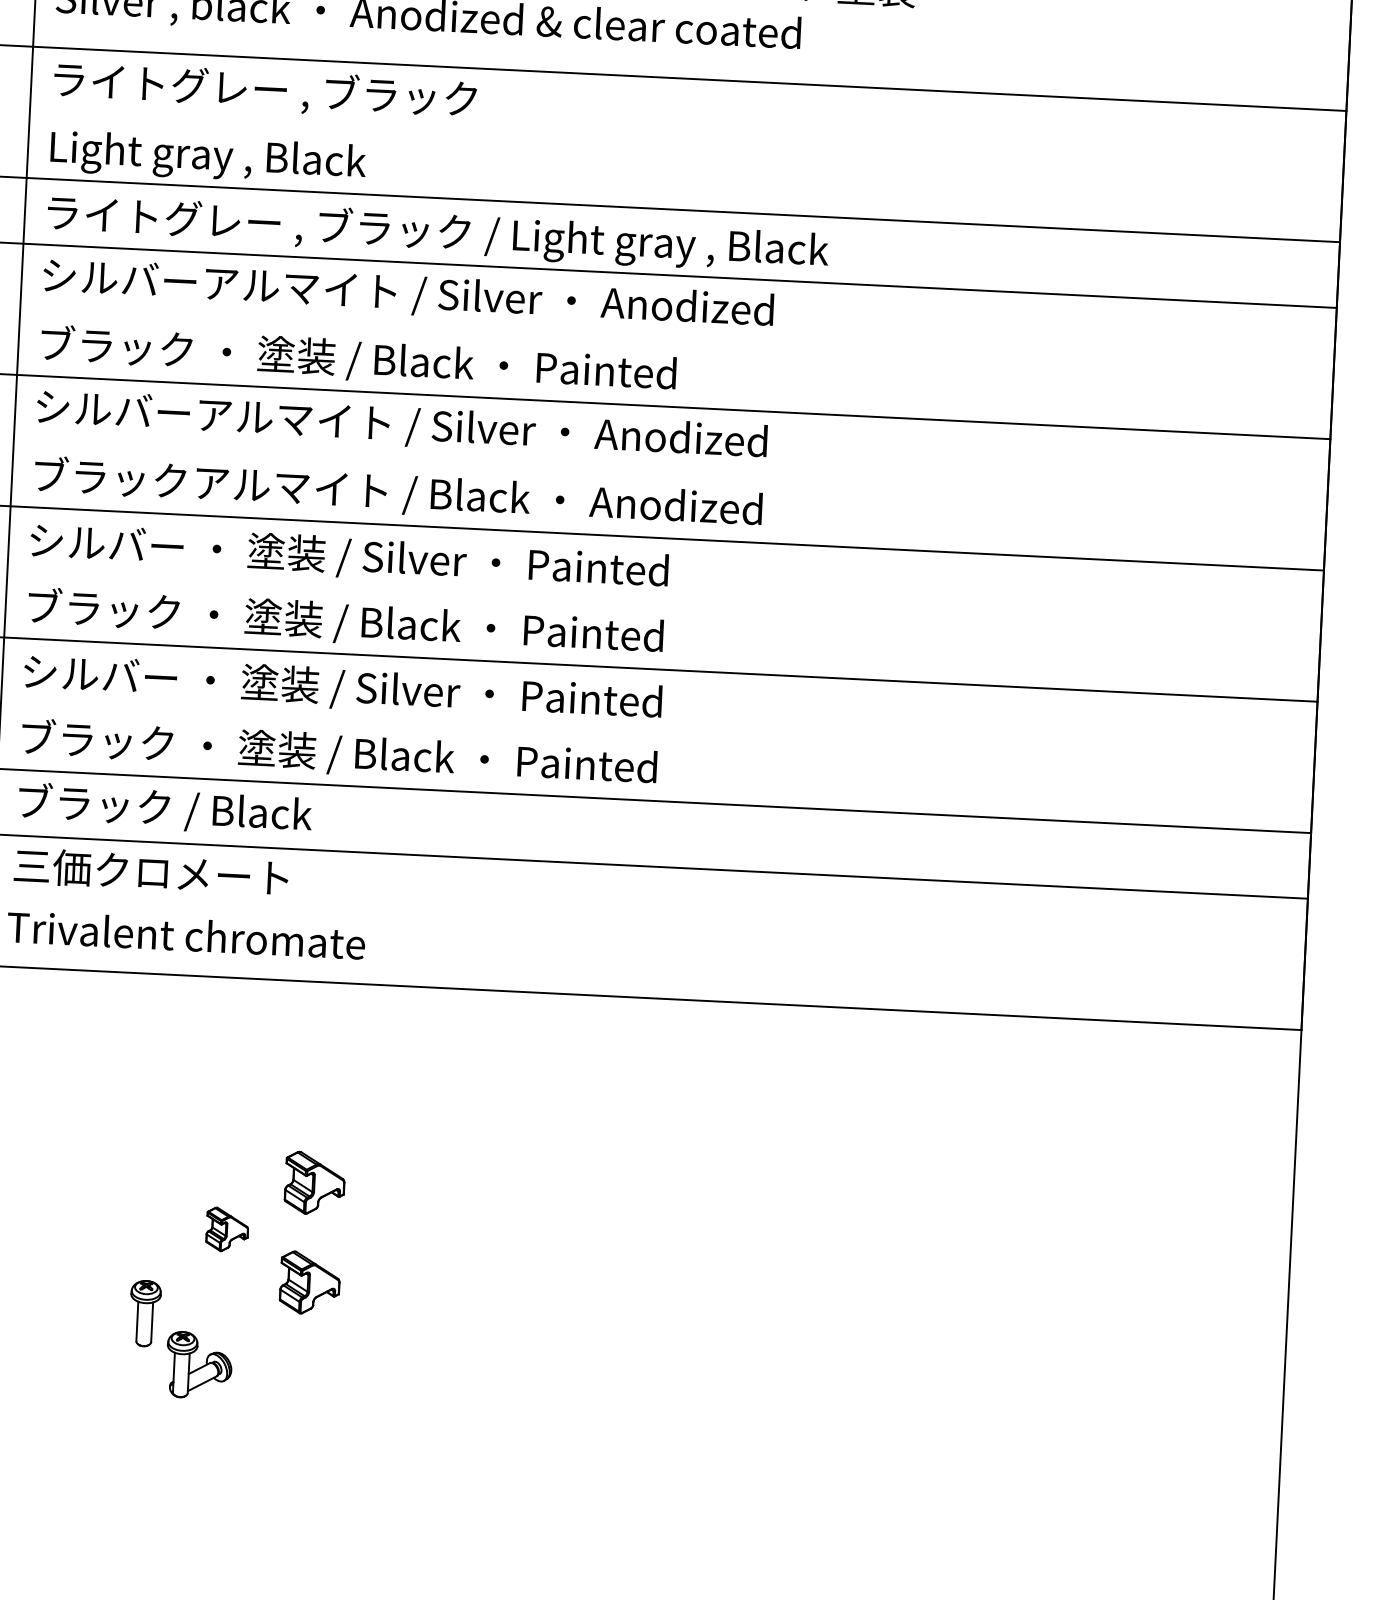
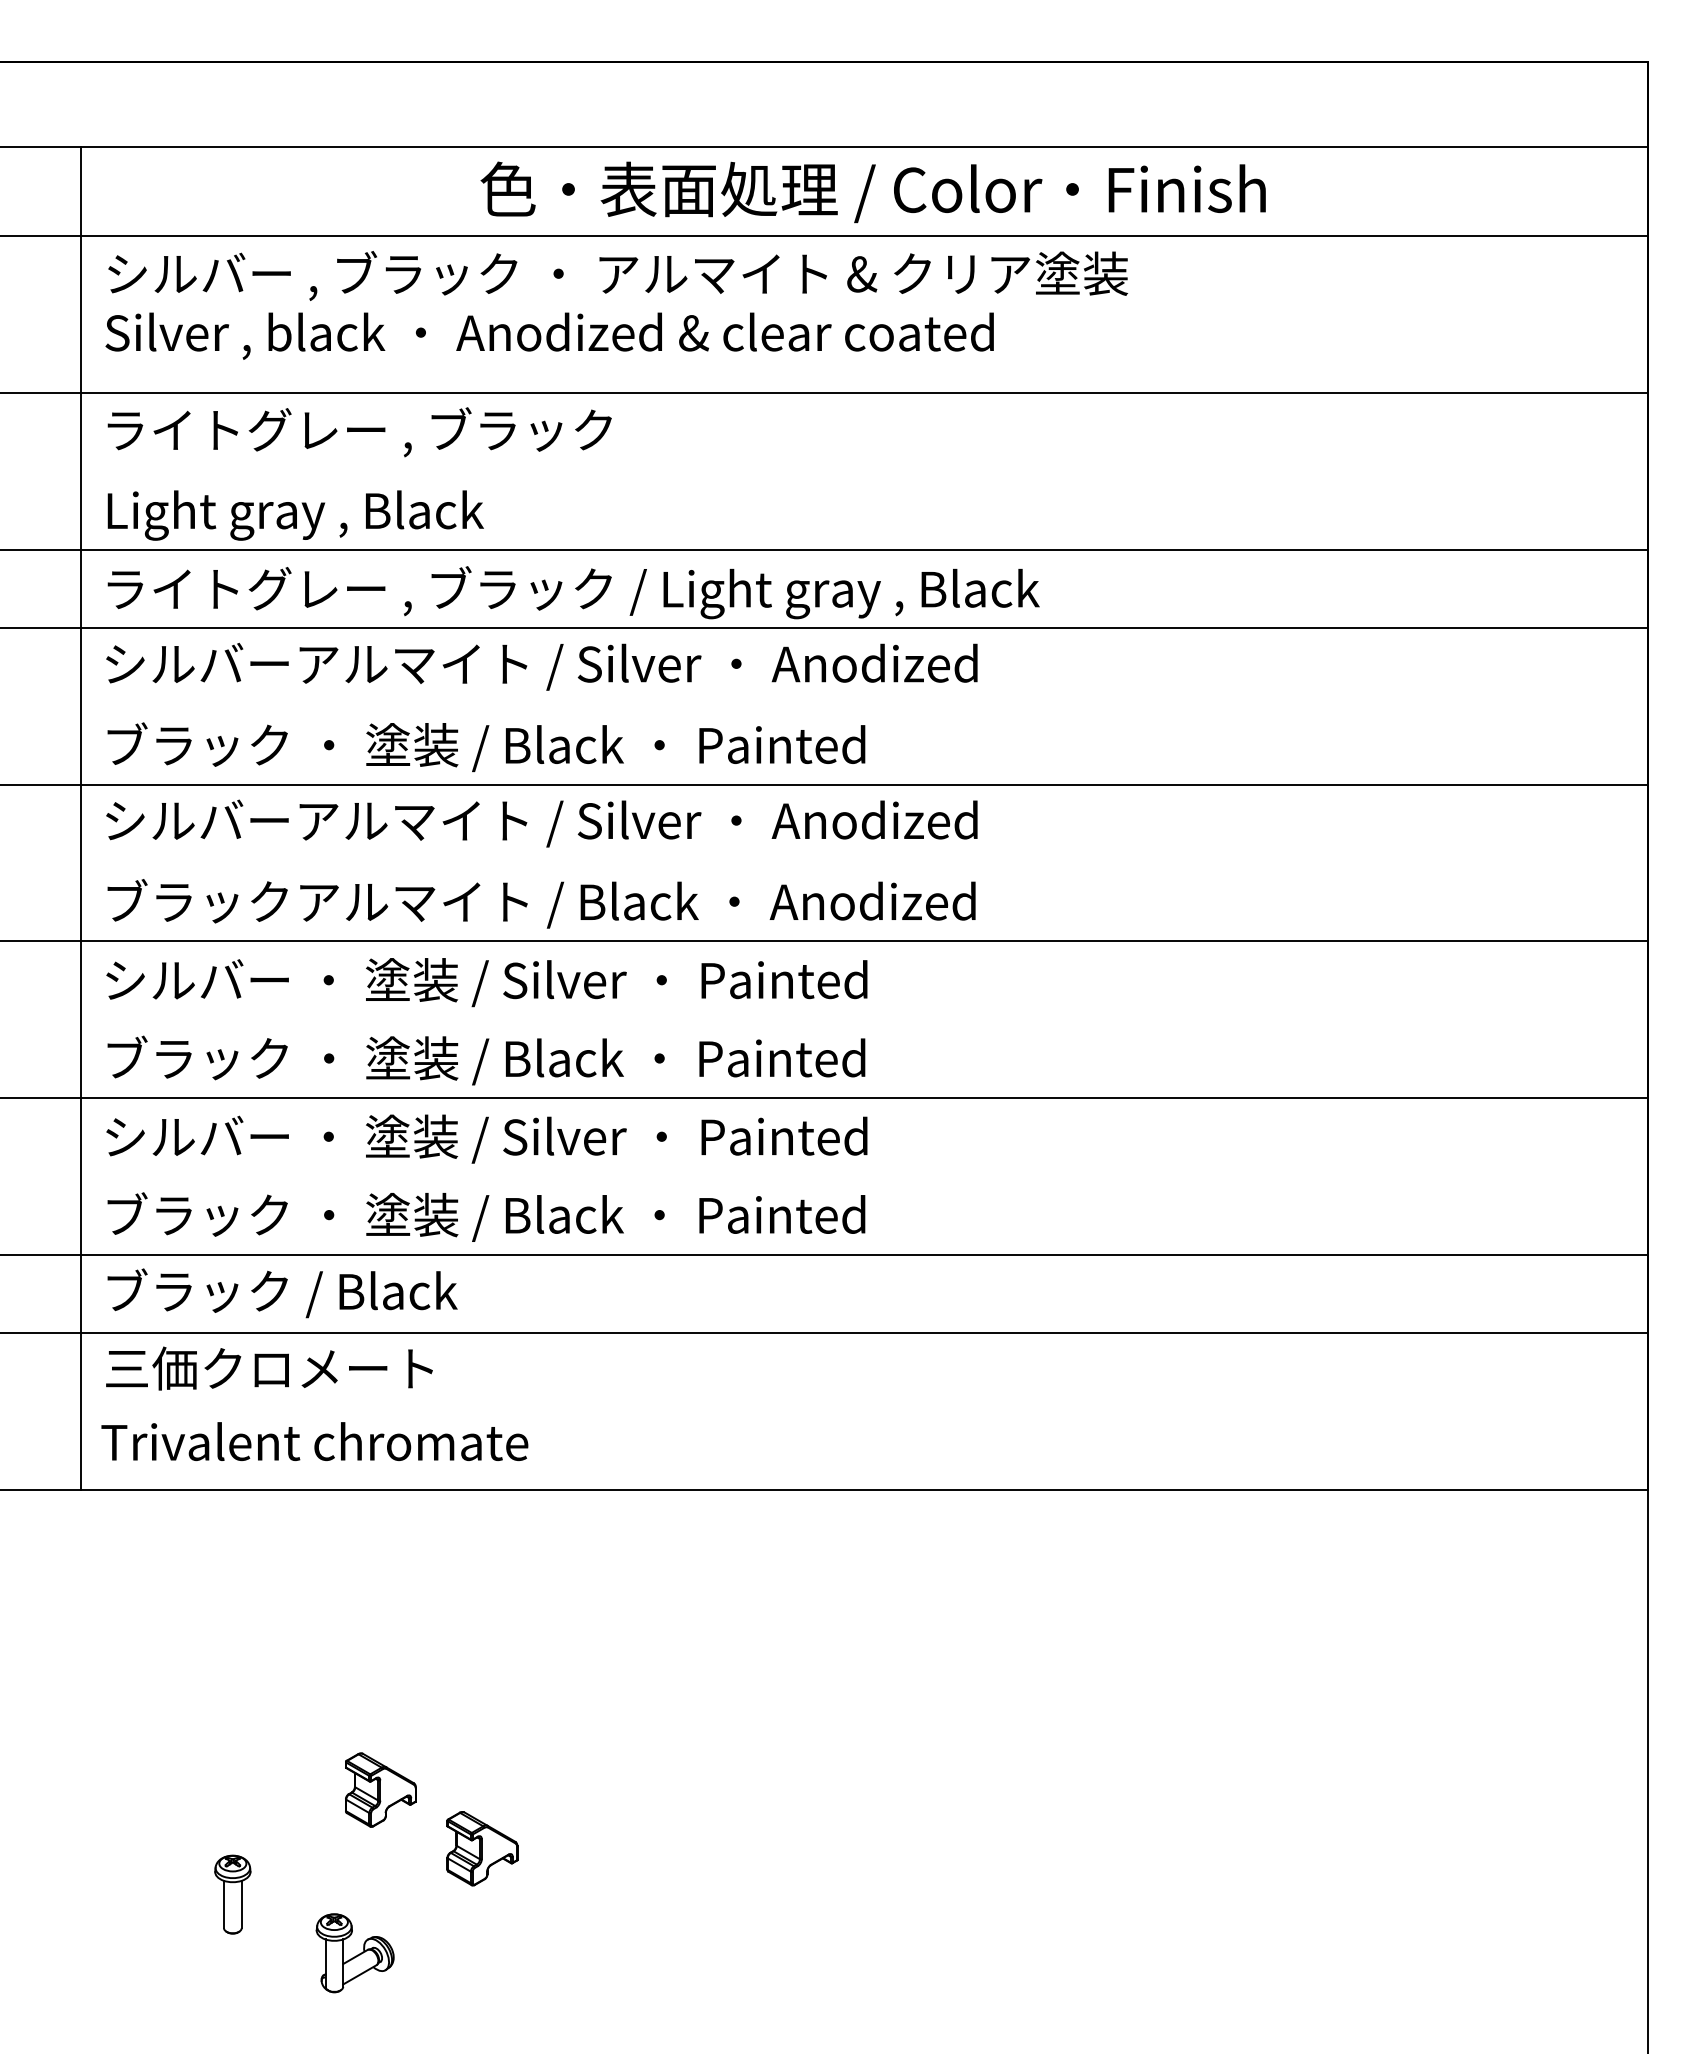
part: (315, 1183) -> (482, 1729), removed
part: (227, 1229) -> (380, 1789), size x1.43
part: (144, 1313) -> (232, 1894), moved

